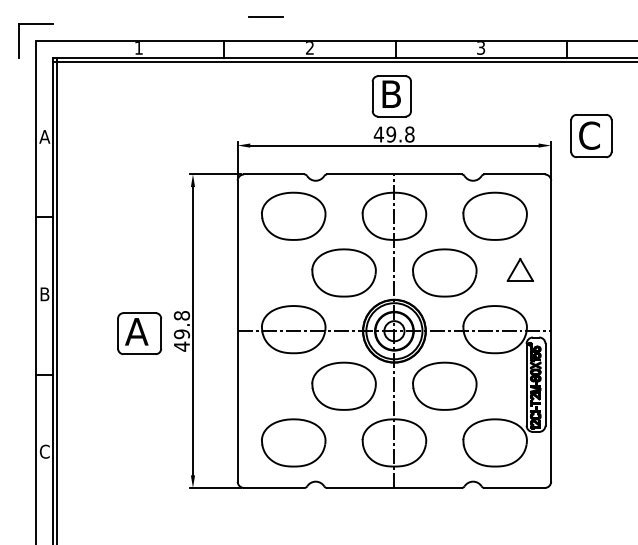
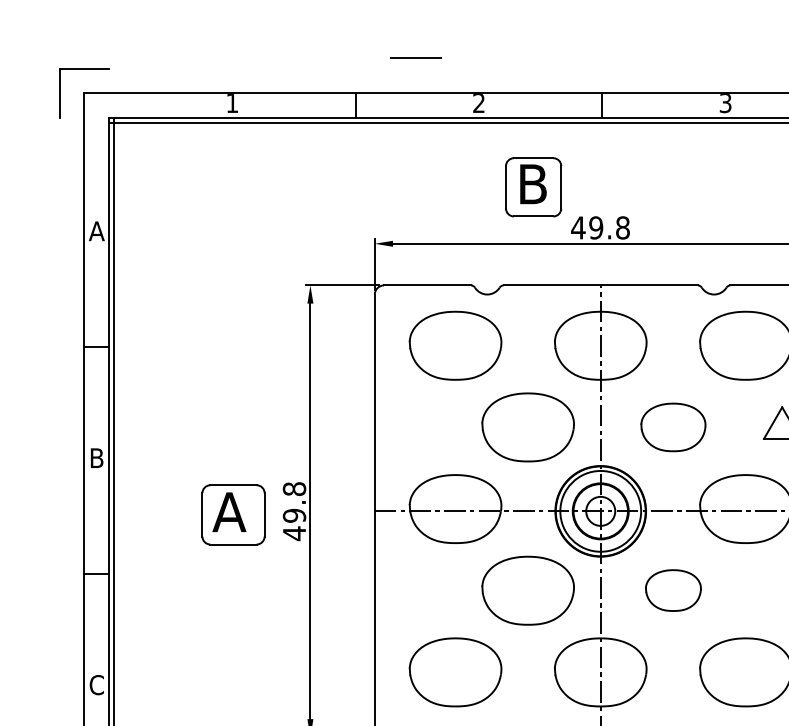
part: (391, 96) -> (533, 187), moved
part: (444, 272) -> (672, 426), size x0.7
part: (444, 385) -> (672, 589), size x0.6

